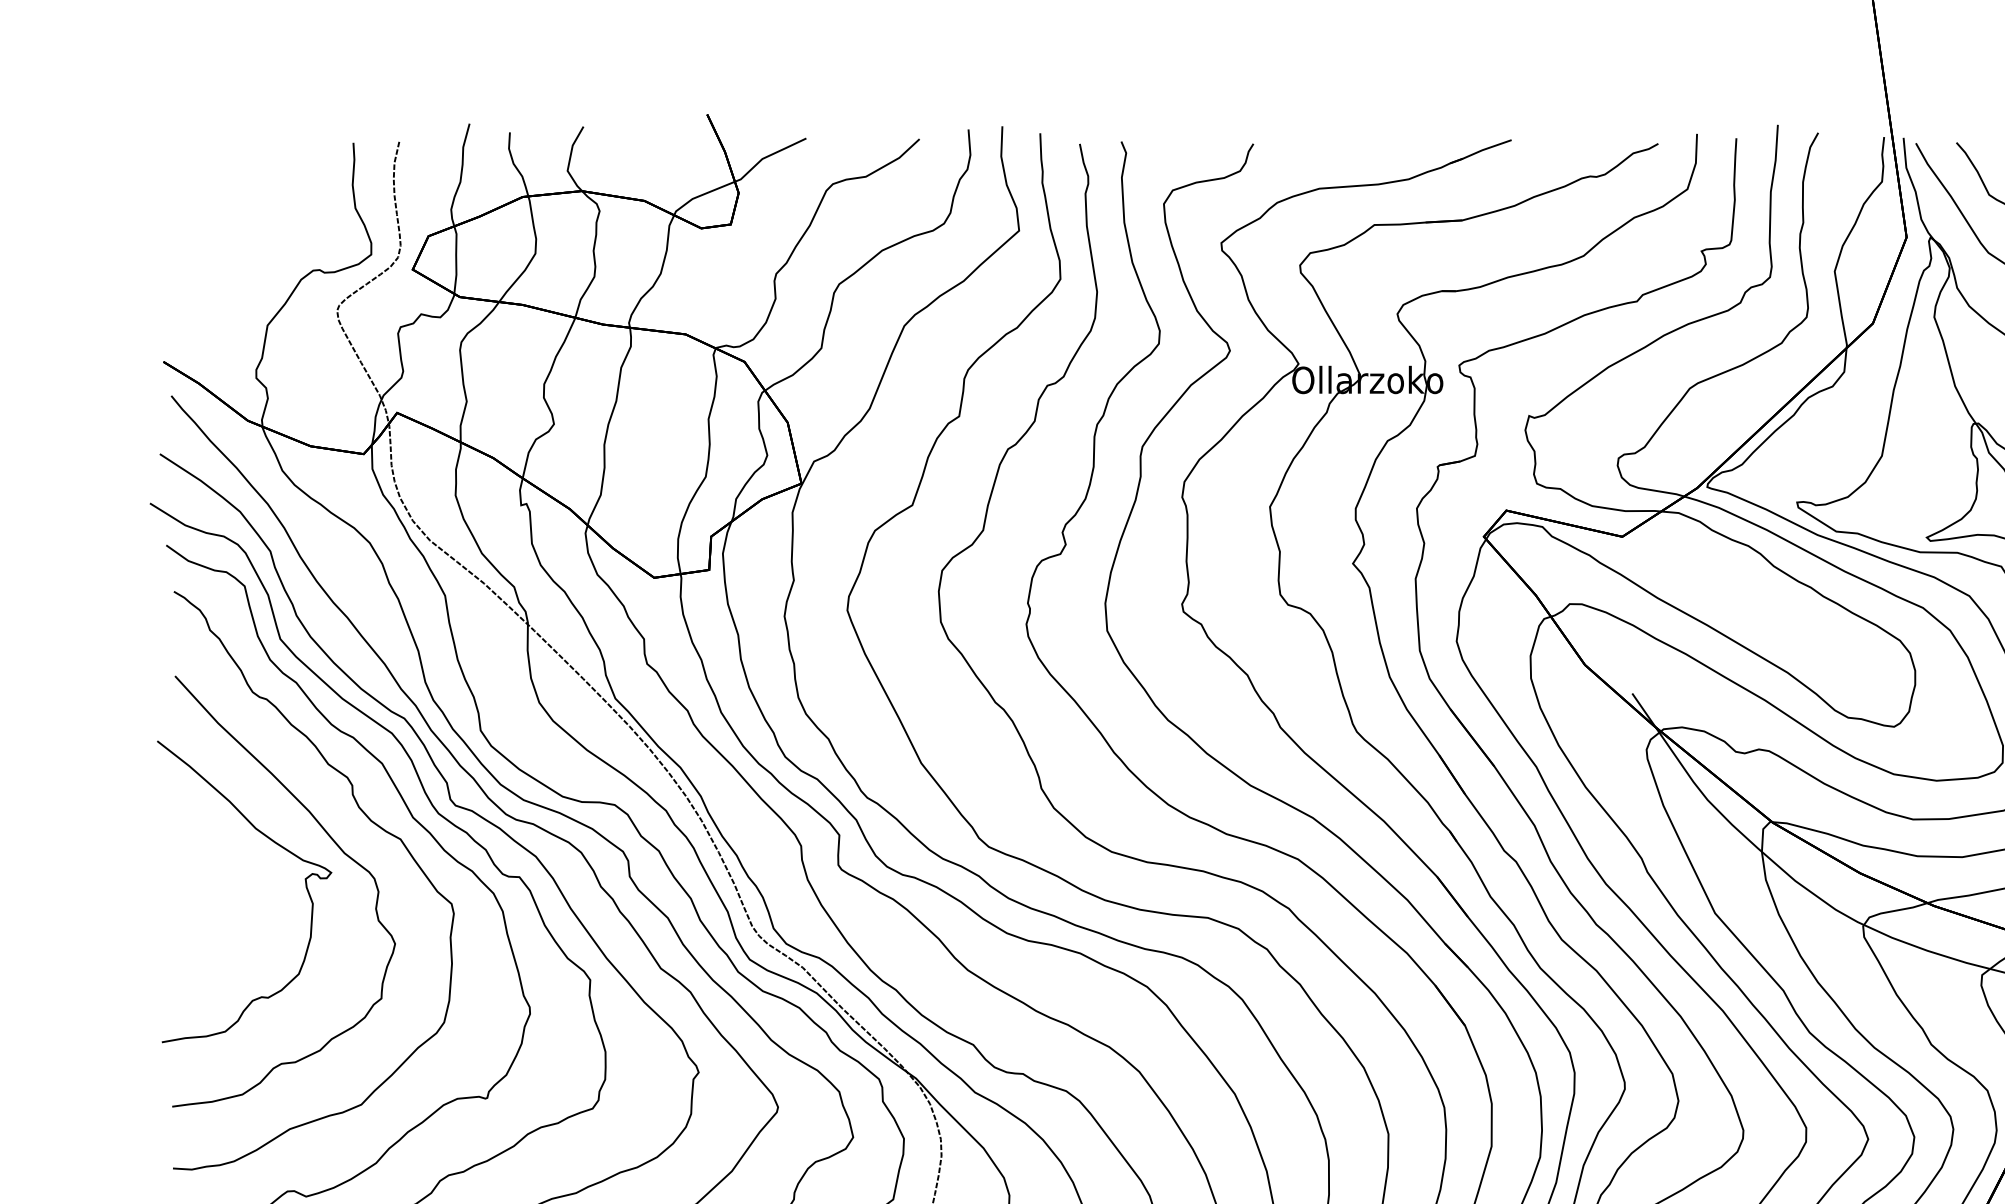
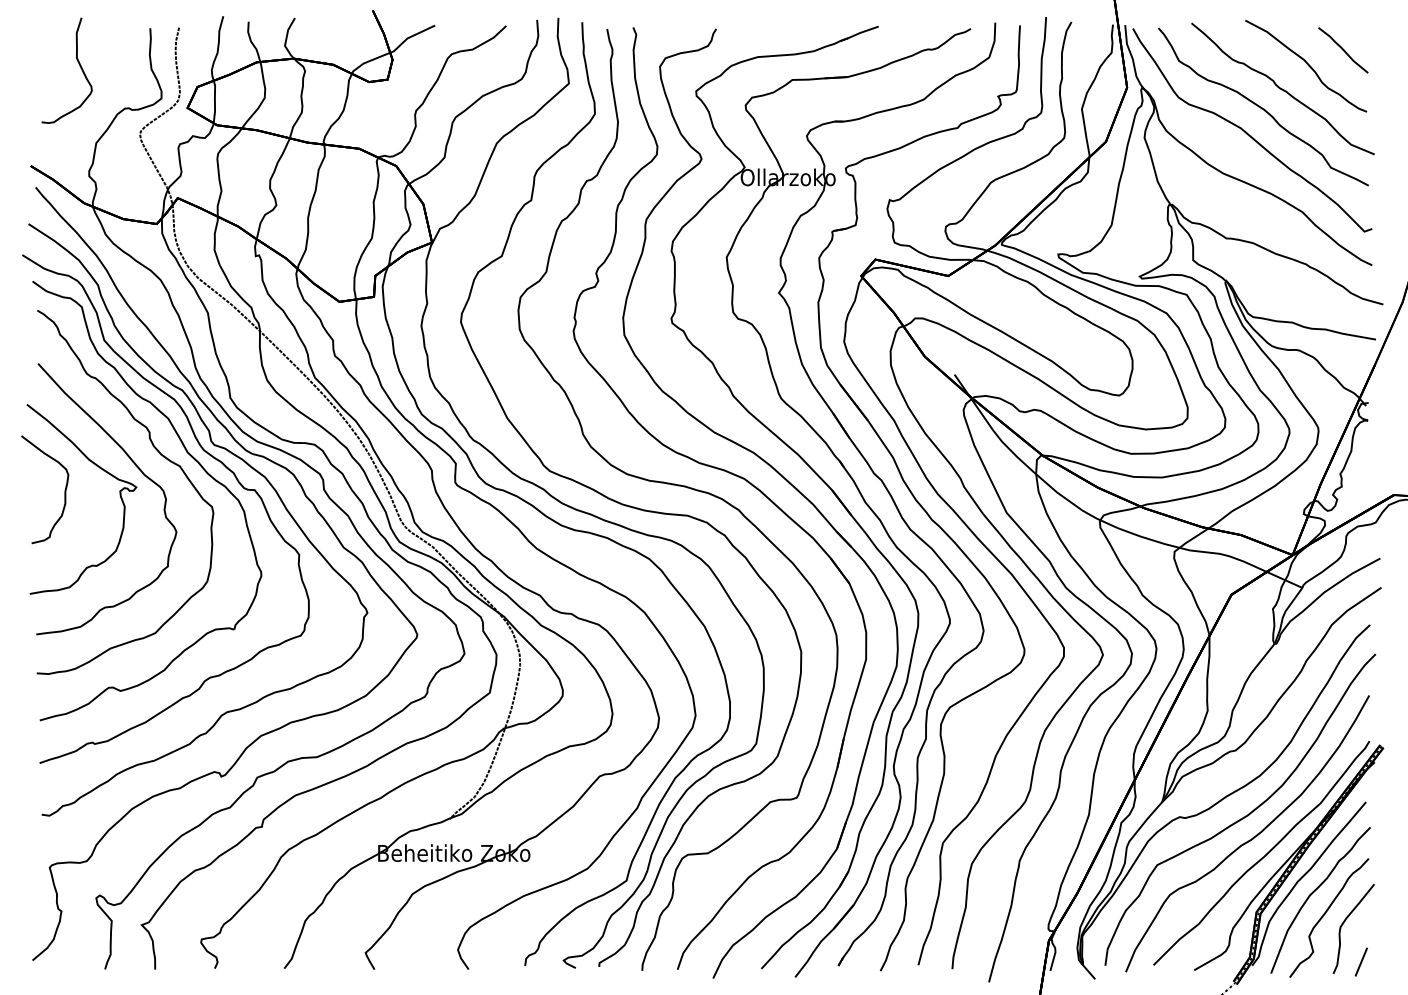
curve: (239, 200) -> (78, 64), added
curve: (217, 877) -> (64, 490), added

